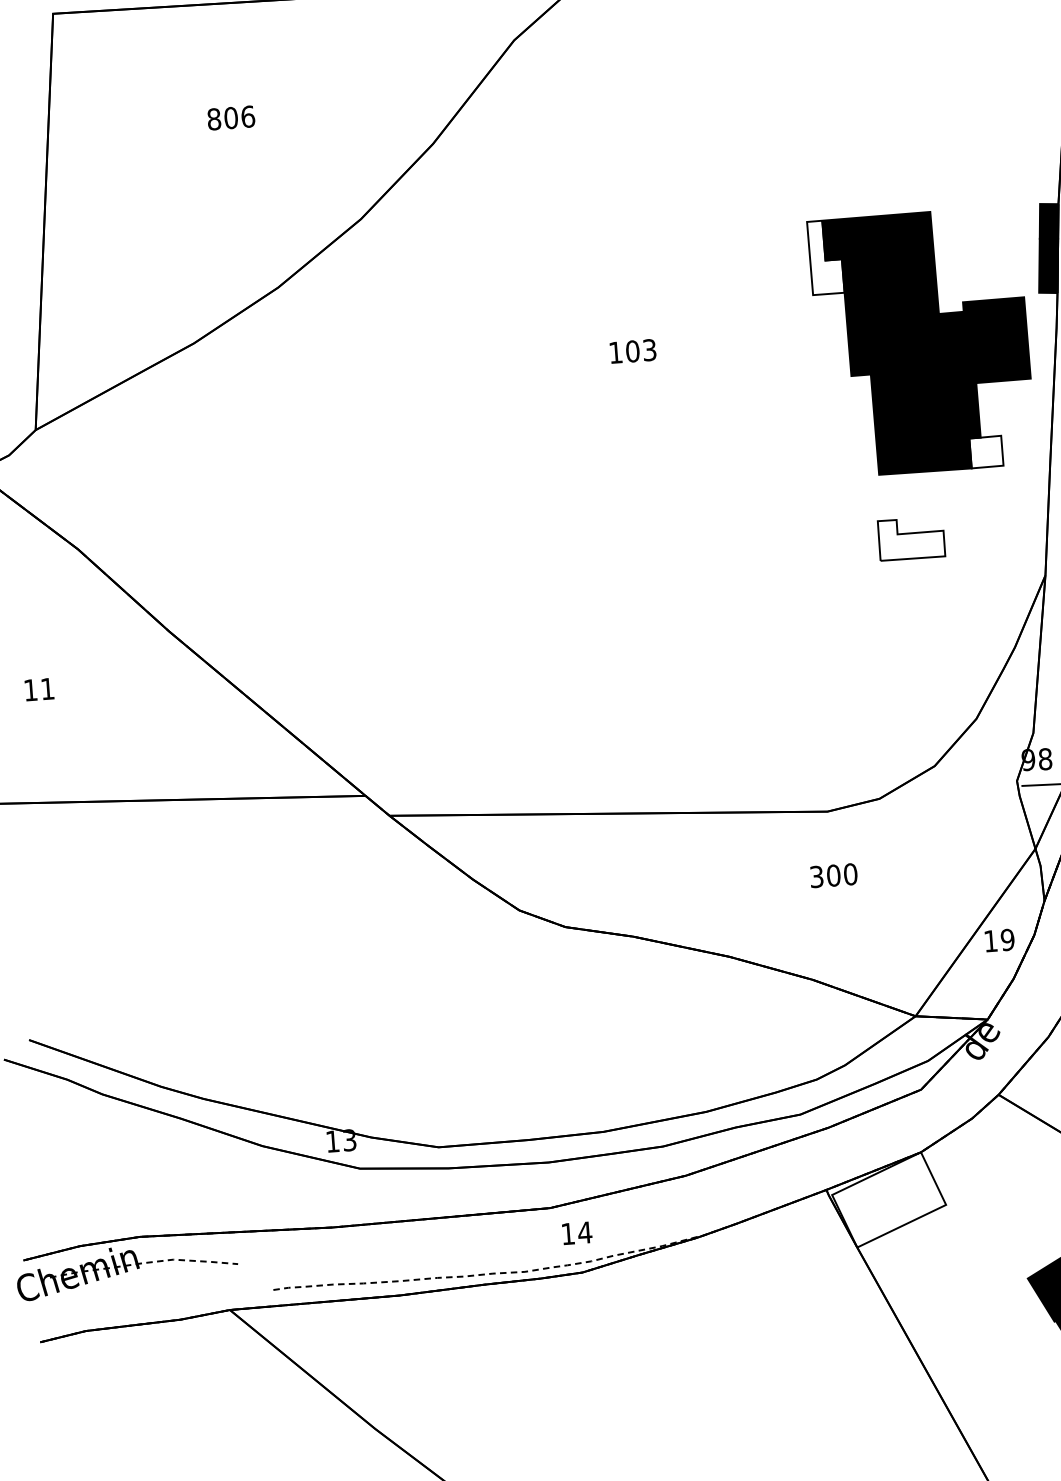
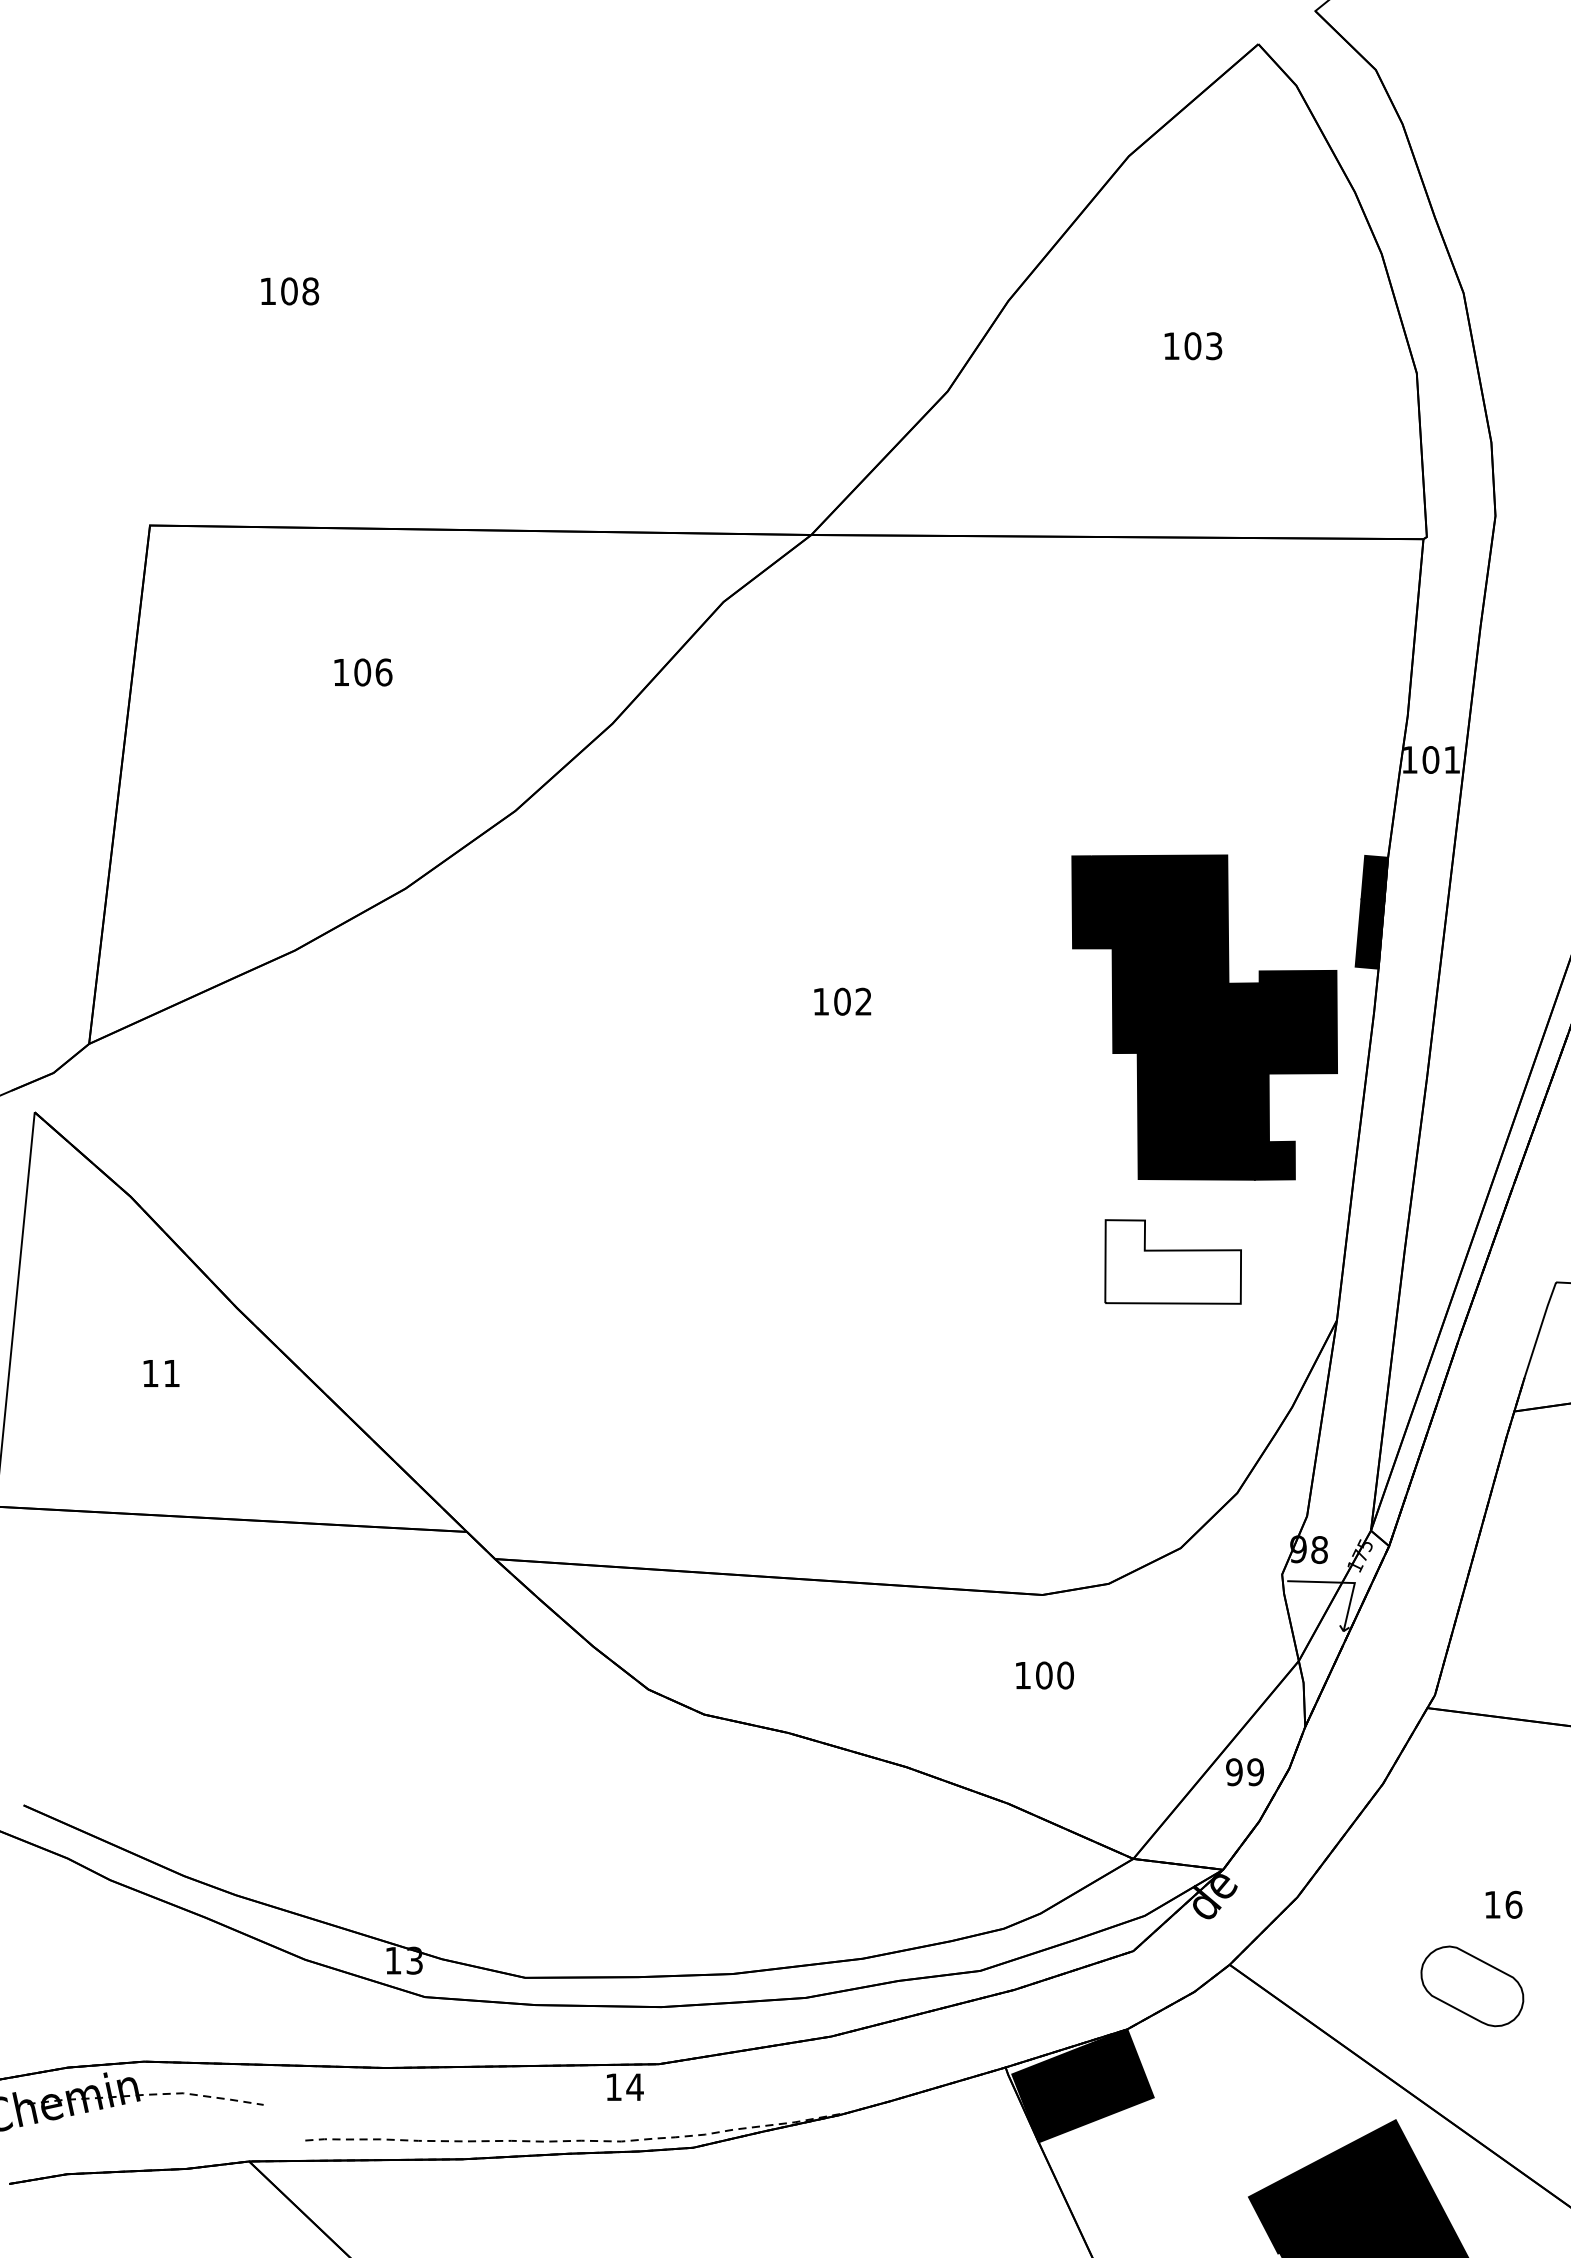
text: (214, 119) -> (341, 672), 806 -> 106
fill: (825, 257) -> (1092, 902), added
text: (649, 349) -> (863, 1001), 103 -> 102
fill: (986, 451) -> (1274, 1160), added
part: (911, 538) -> (1172, 1261), size x1.67
text: (39, 689) -> (161, 1373), moved
text: (816, 876) -> (1022, 1675), 300 -> 100
text: (990, 941) -> (1234, 1772), 19 -> 99
fill: (888, 1199) -> (1082, 2085), added
text: (577, 1232) -> (625, 2086), moved

